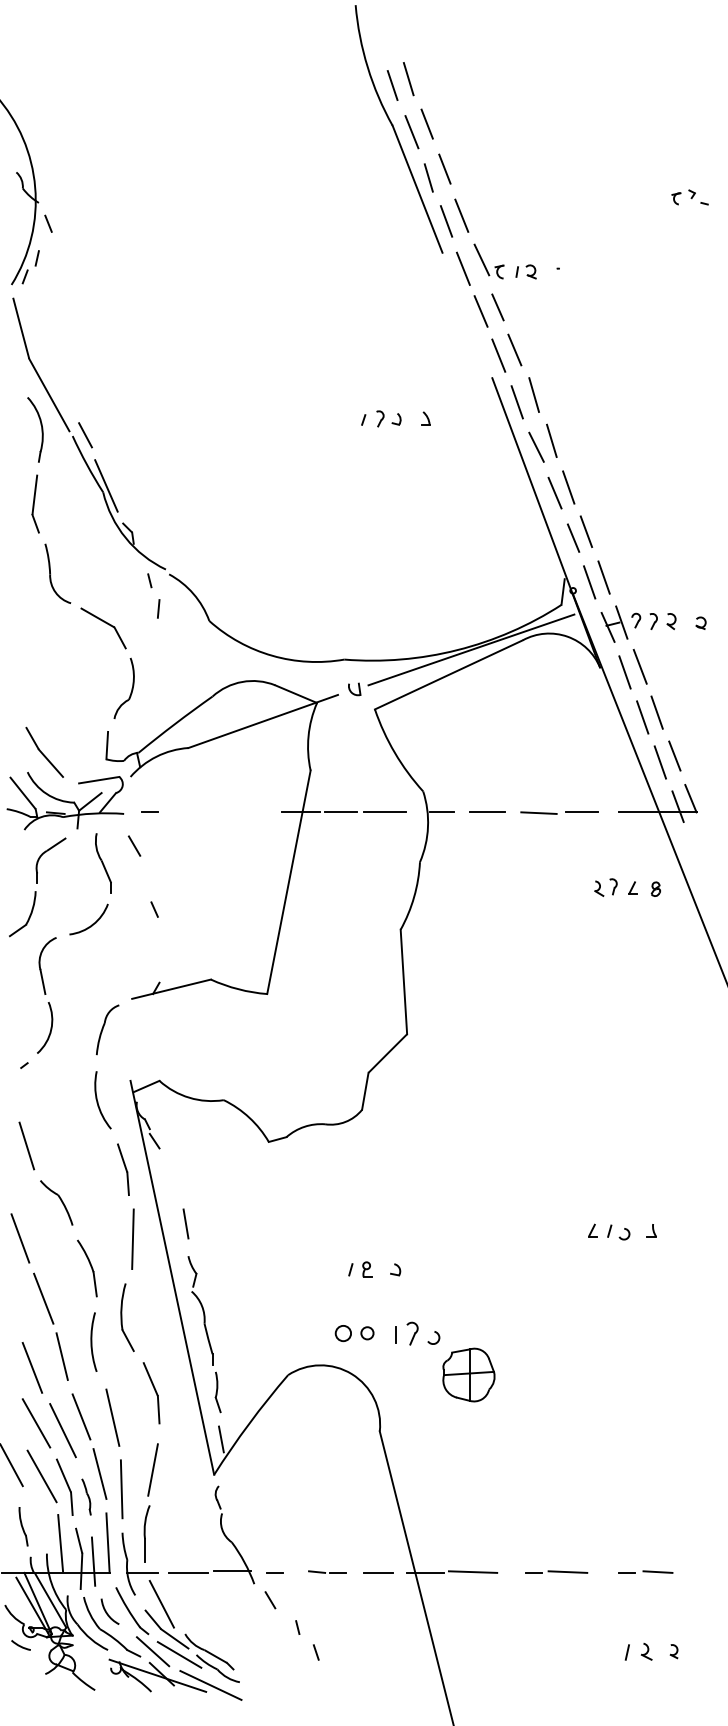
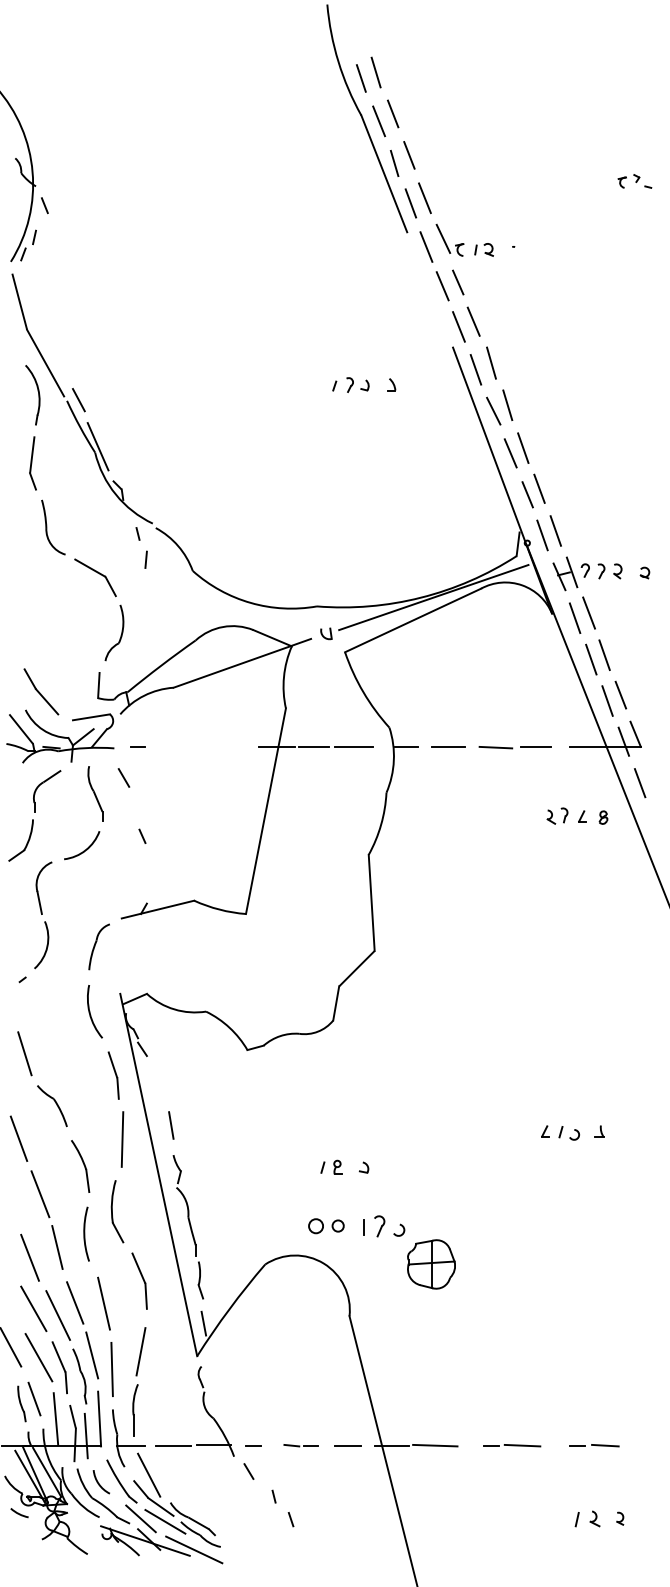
line: (695, 851) -> (639, 782), added
part: (86, 1496) -> (79, 1376), size x1.67
line: (36, 1521) -> (33, 1399), added

